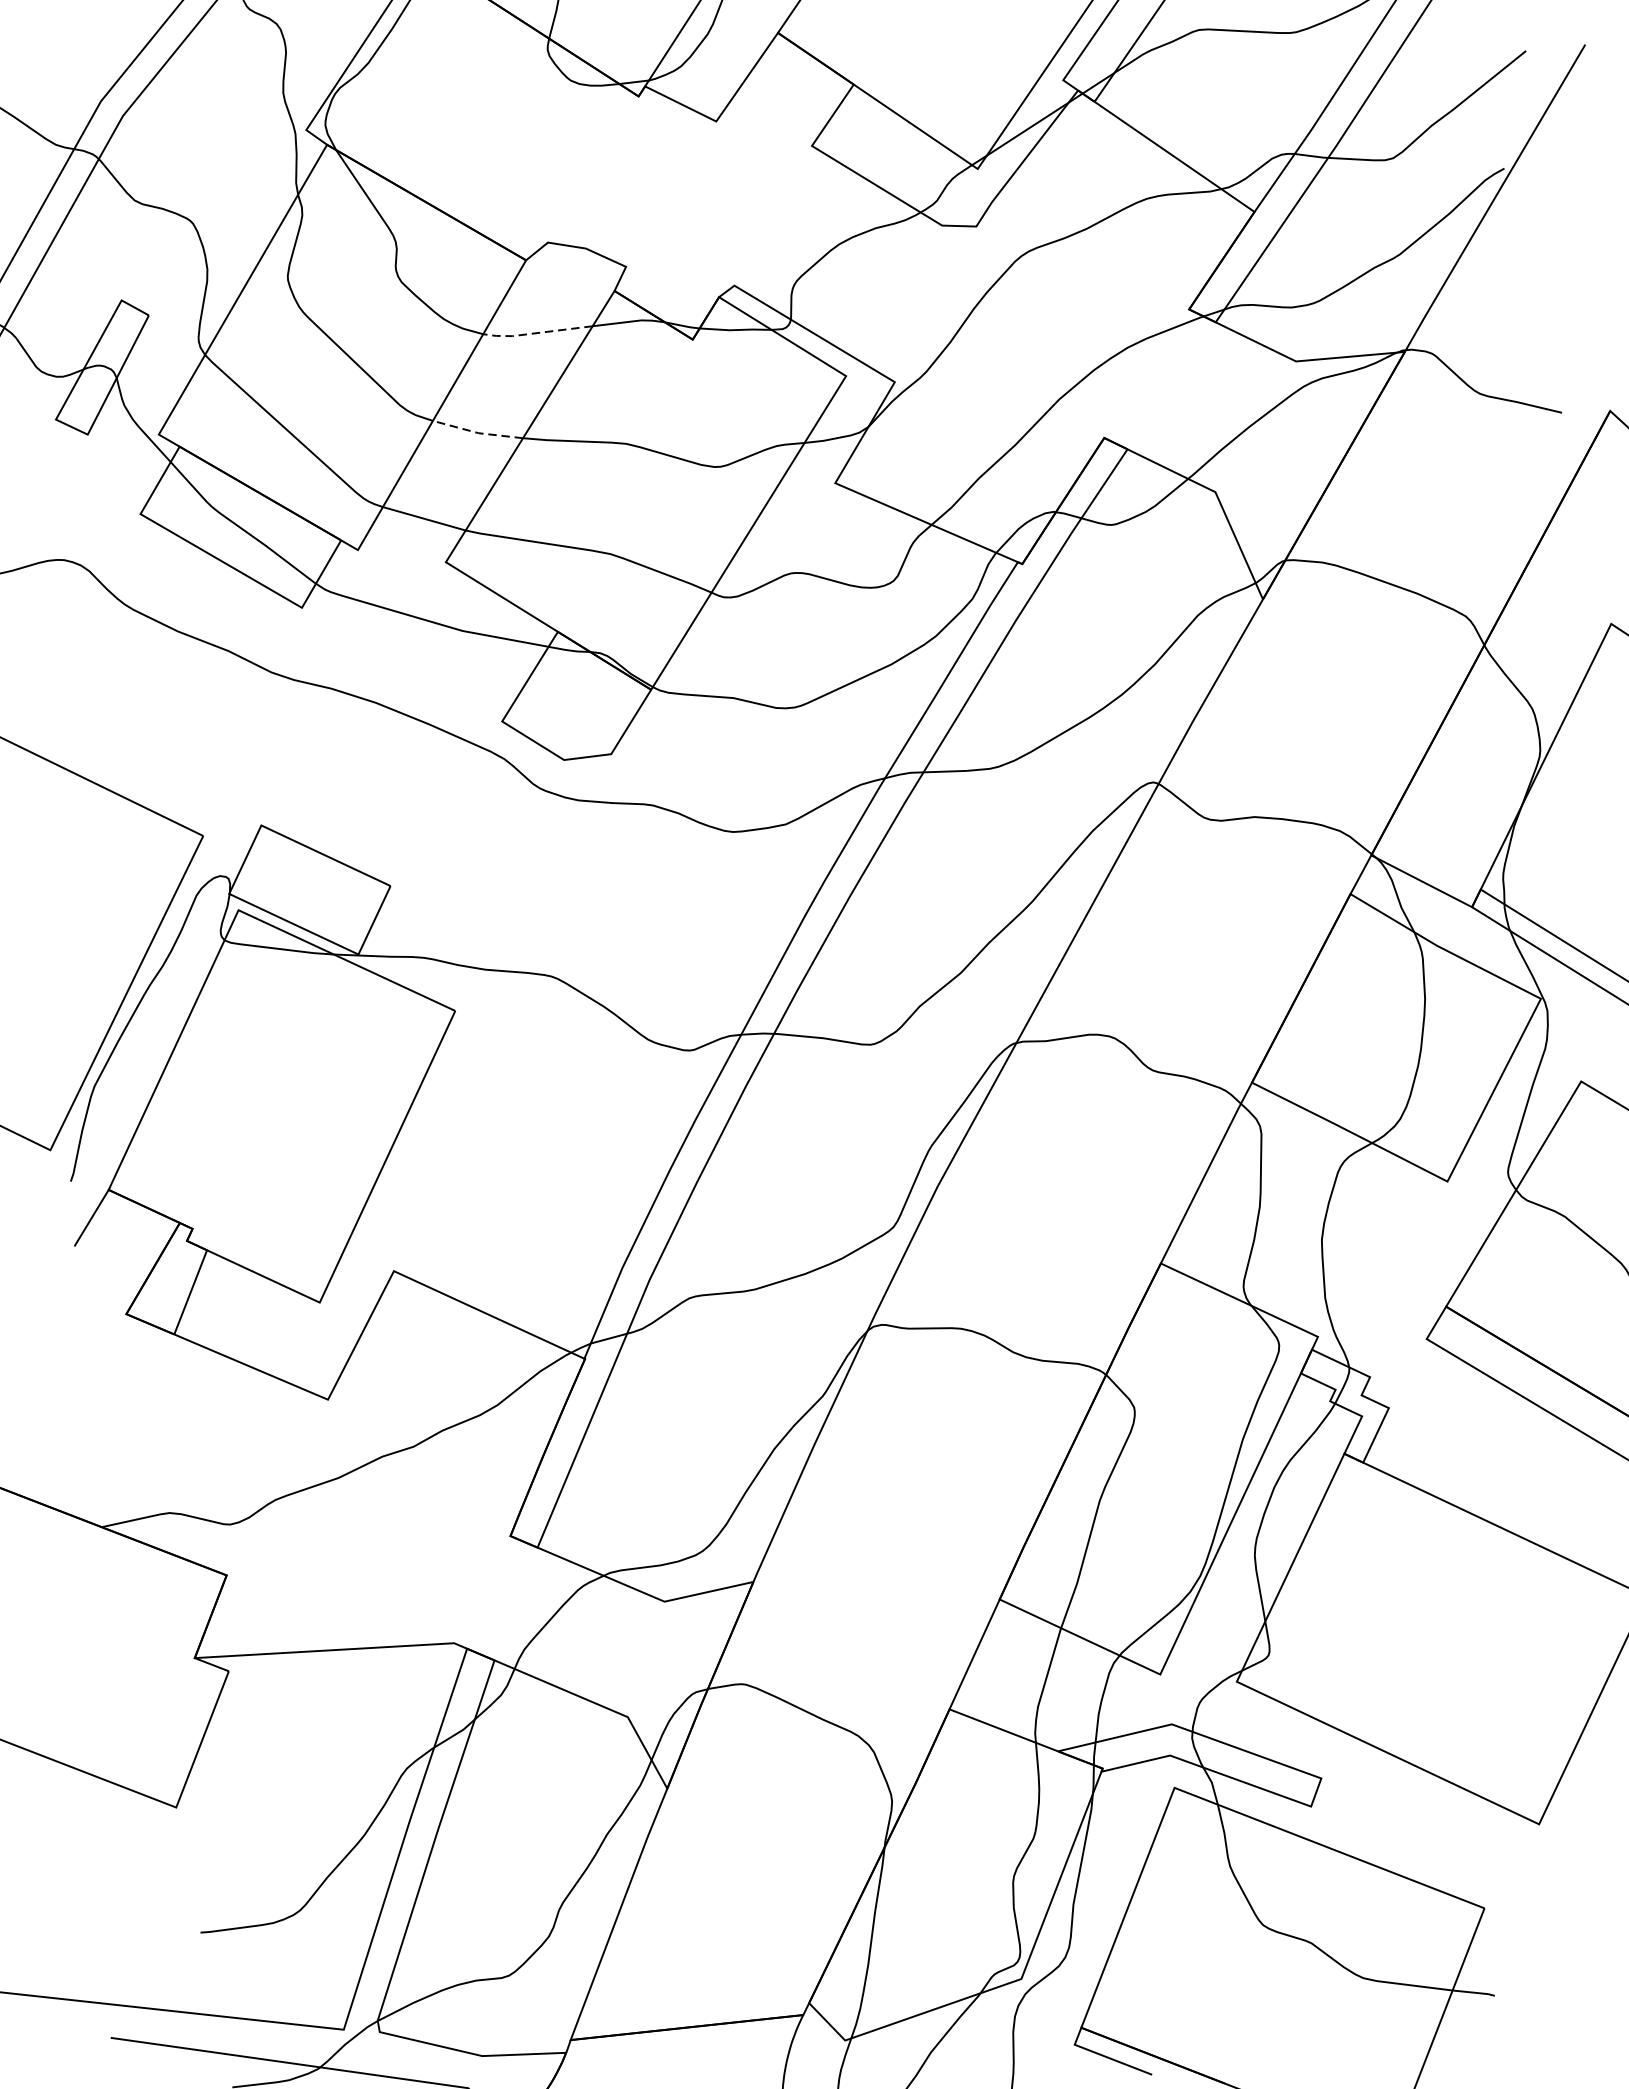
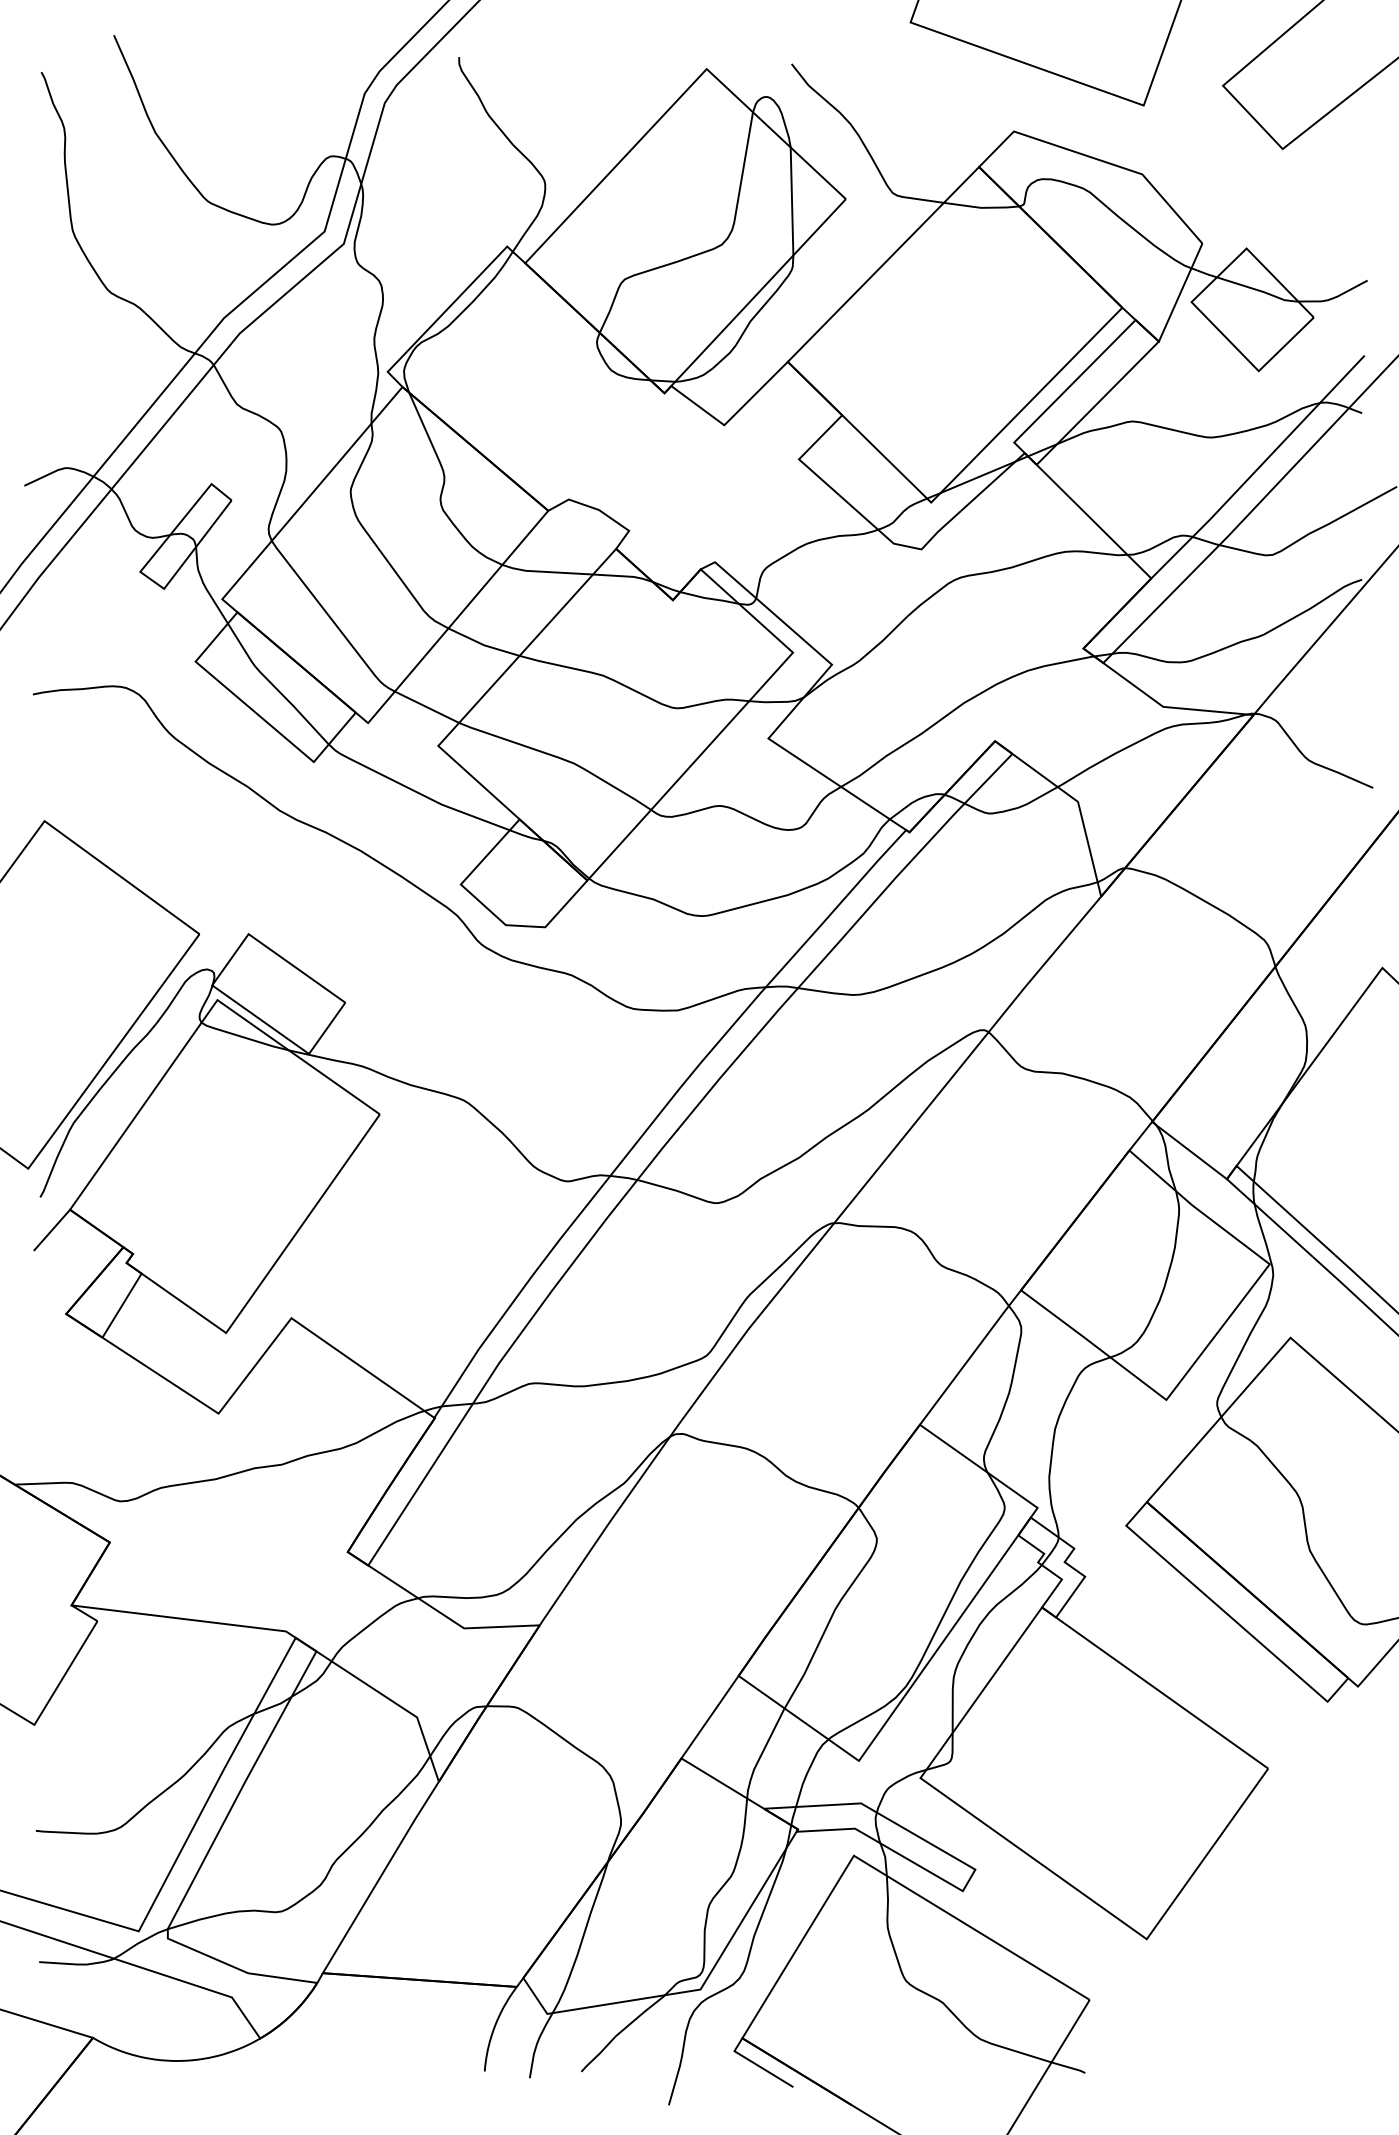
line: (535, 332) -> (545, 571), dashed -> solid
line: (477, 432) -> (483, 644), dashed -> solid

